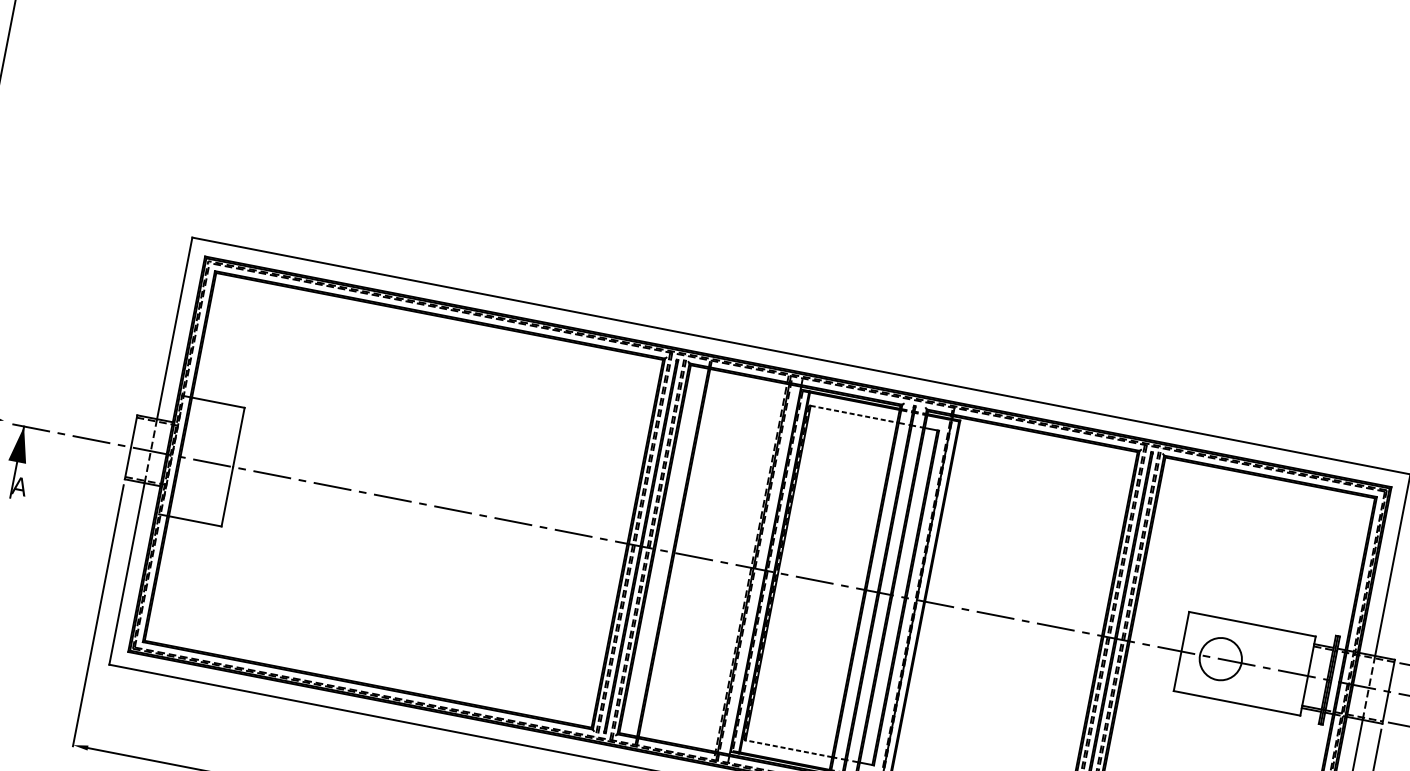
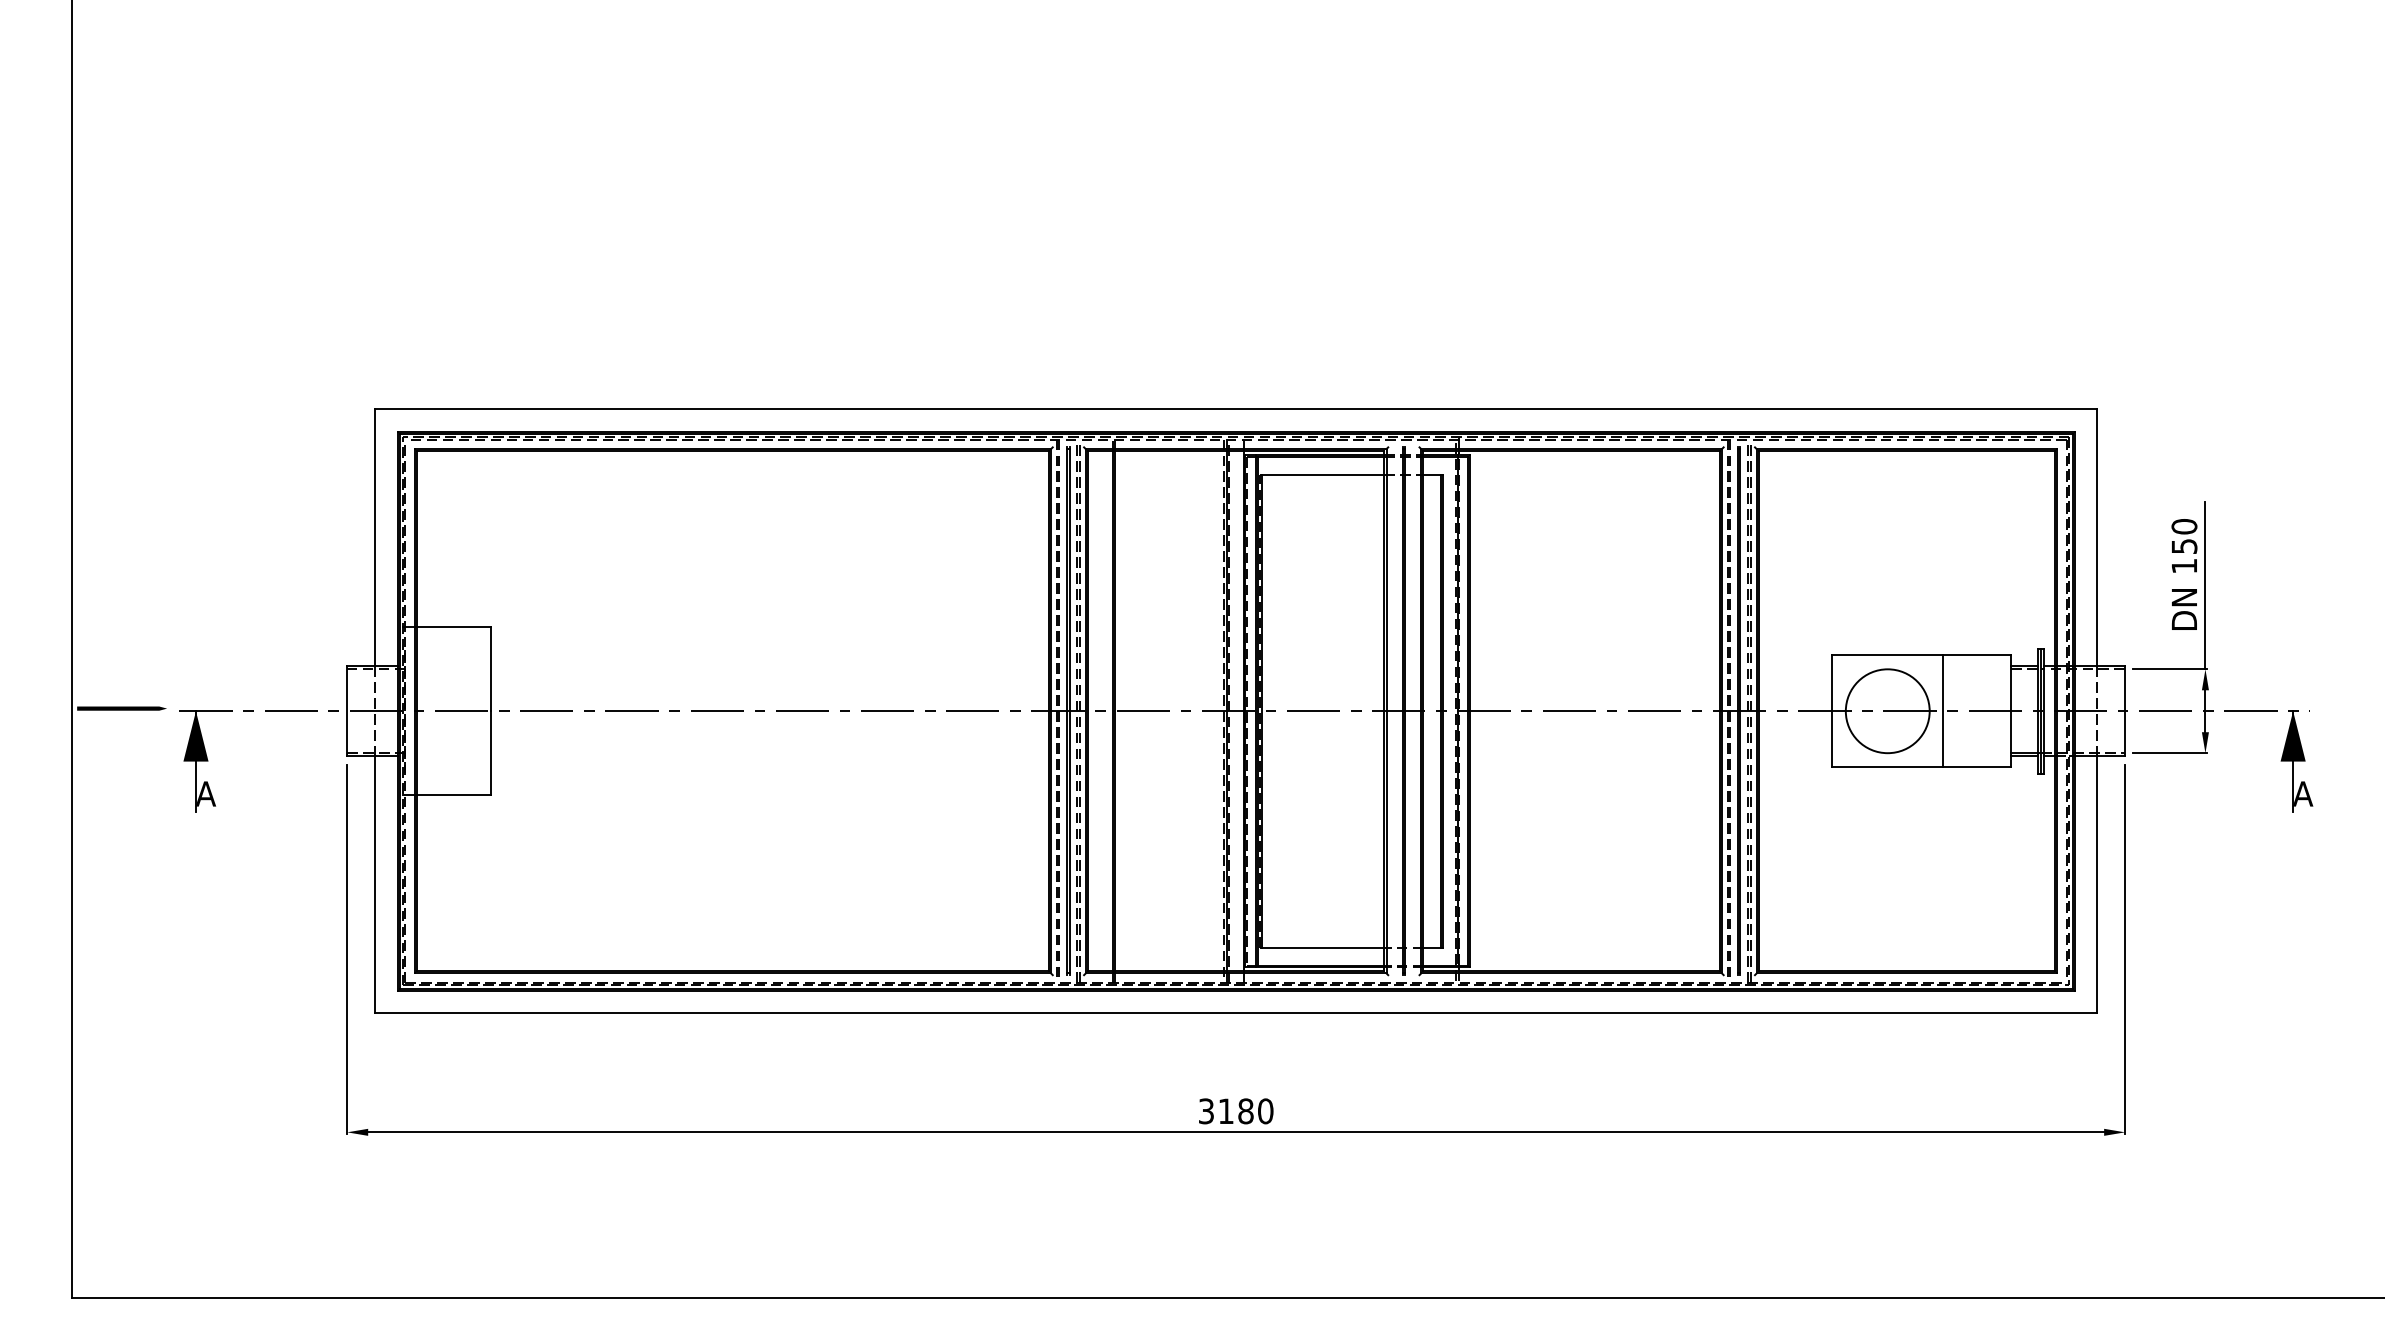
line: (854, 414) -> (1323, 474), dashed -> solid
circle: (1220, 659) -> (1887, 711), size x1.43
line: (1260, 666) -> (1943, 711), added
line: (788, 748) -> (1322, 947), dashed -> solid

